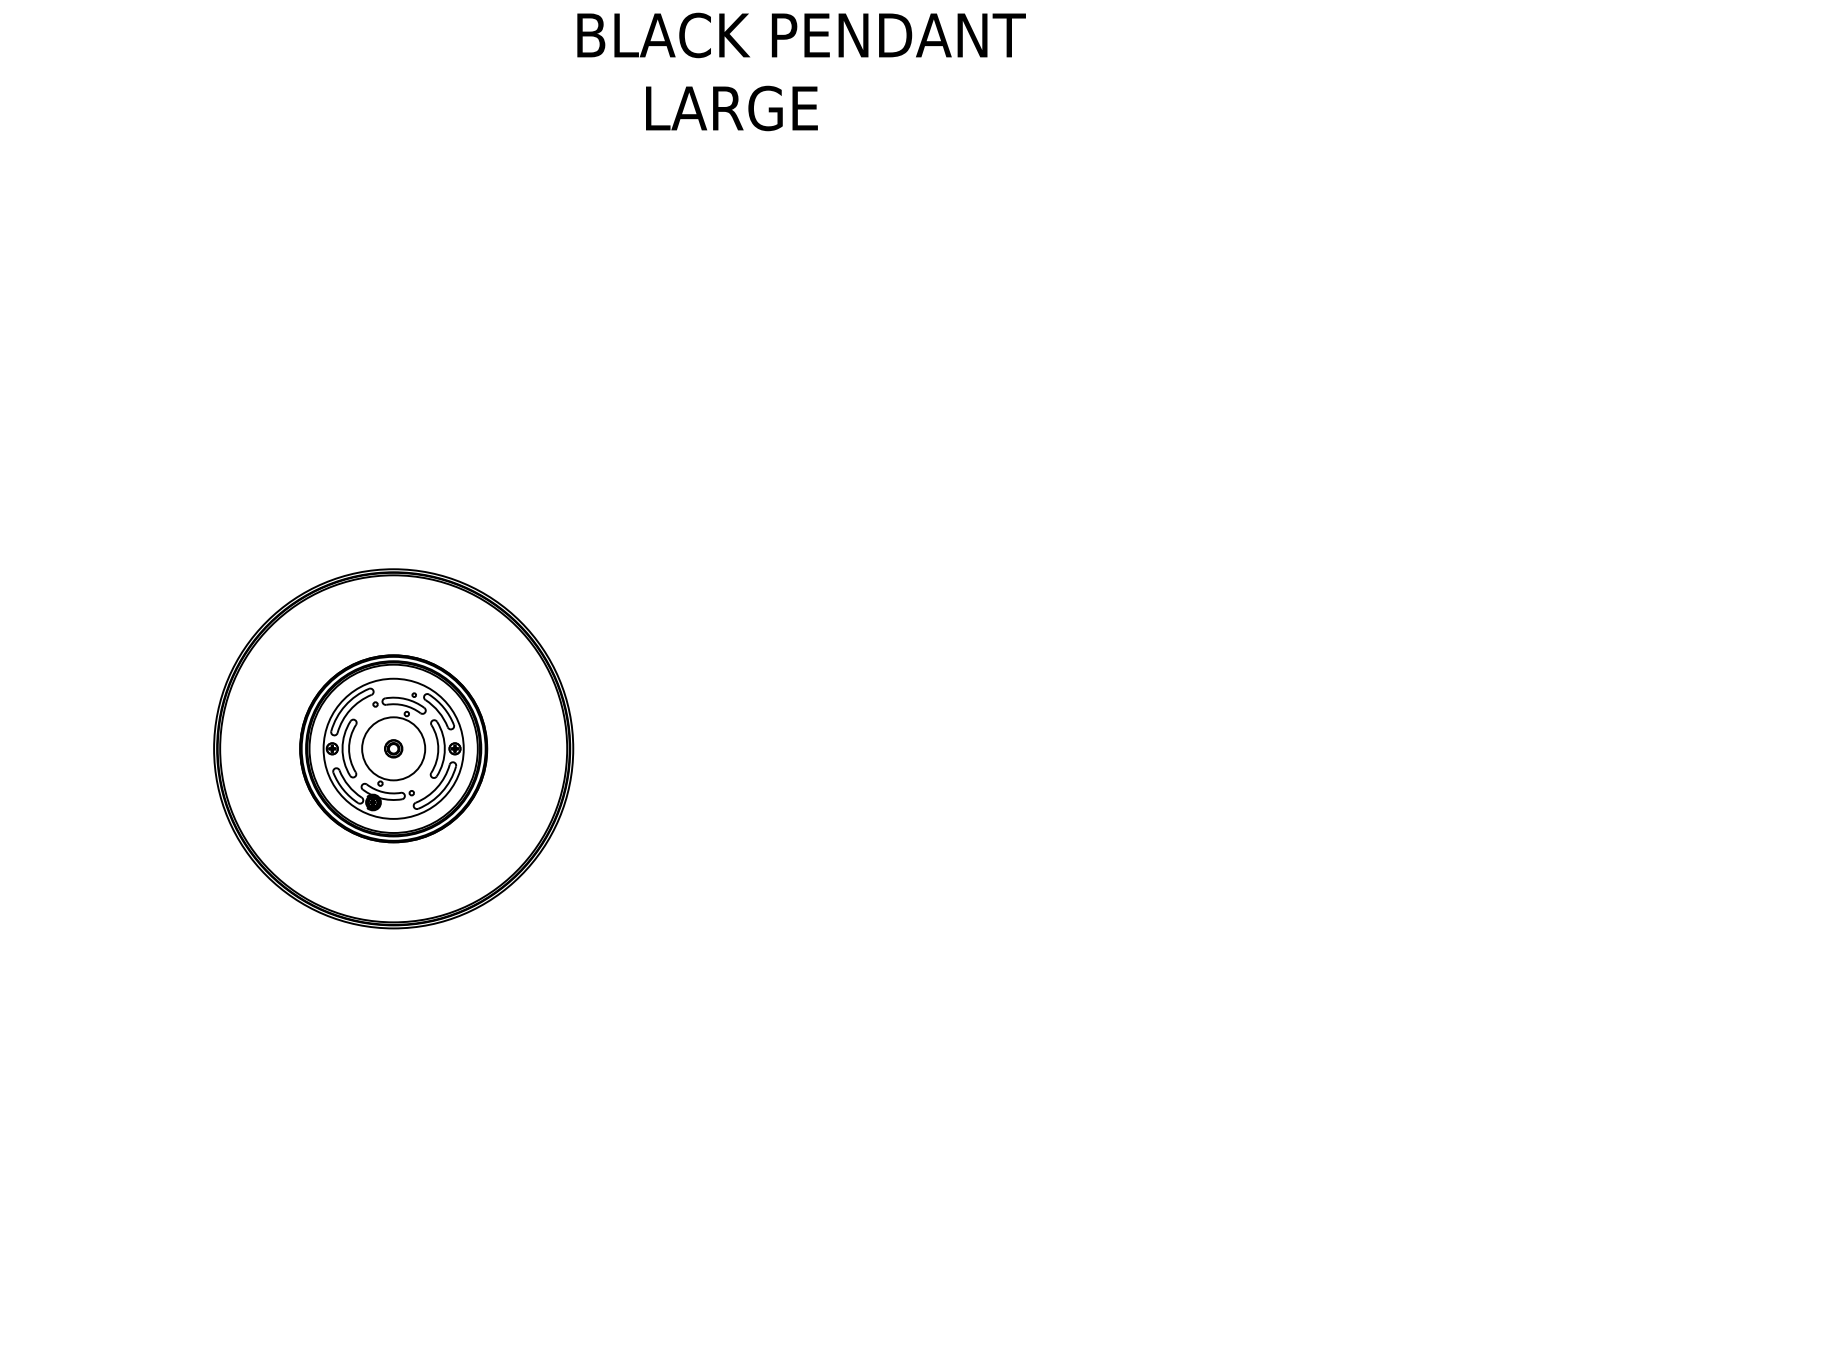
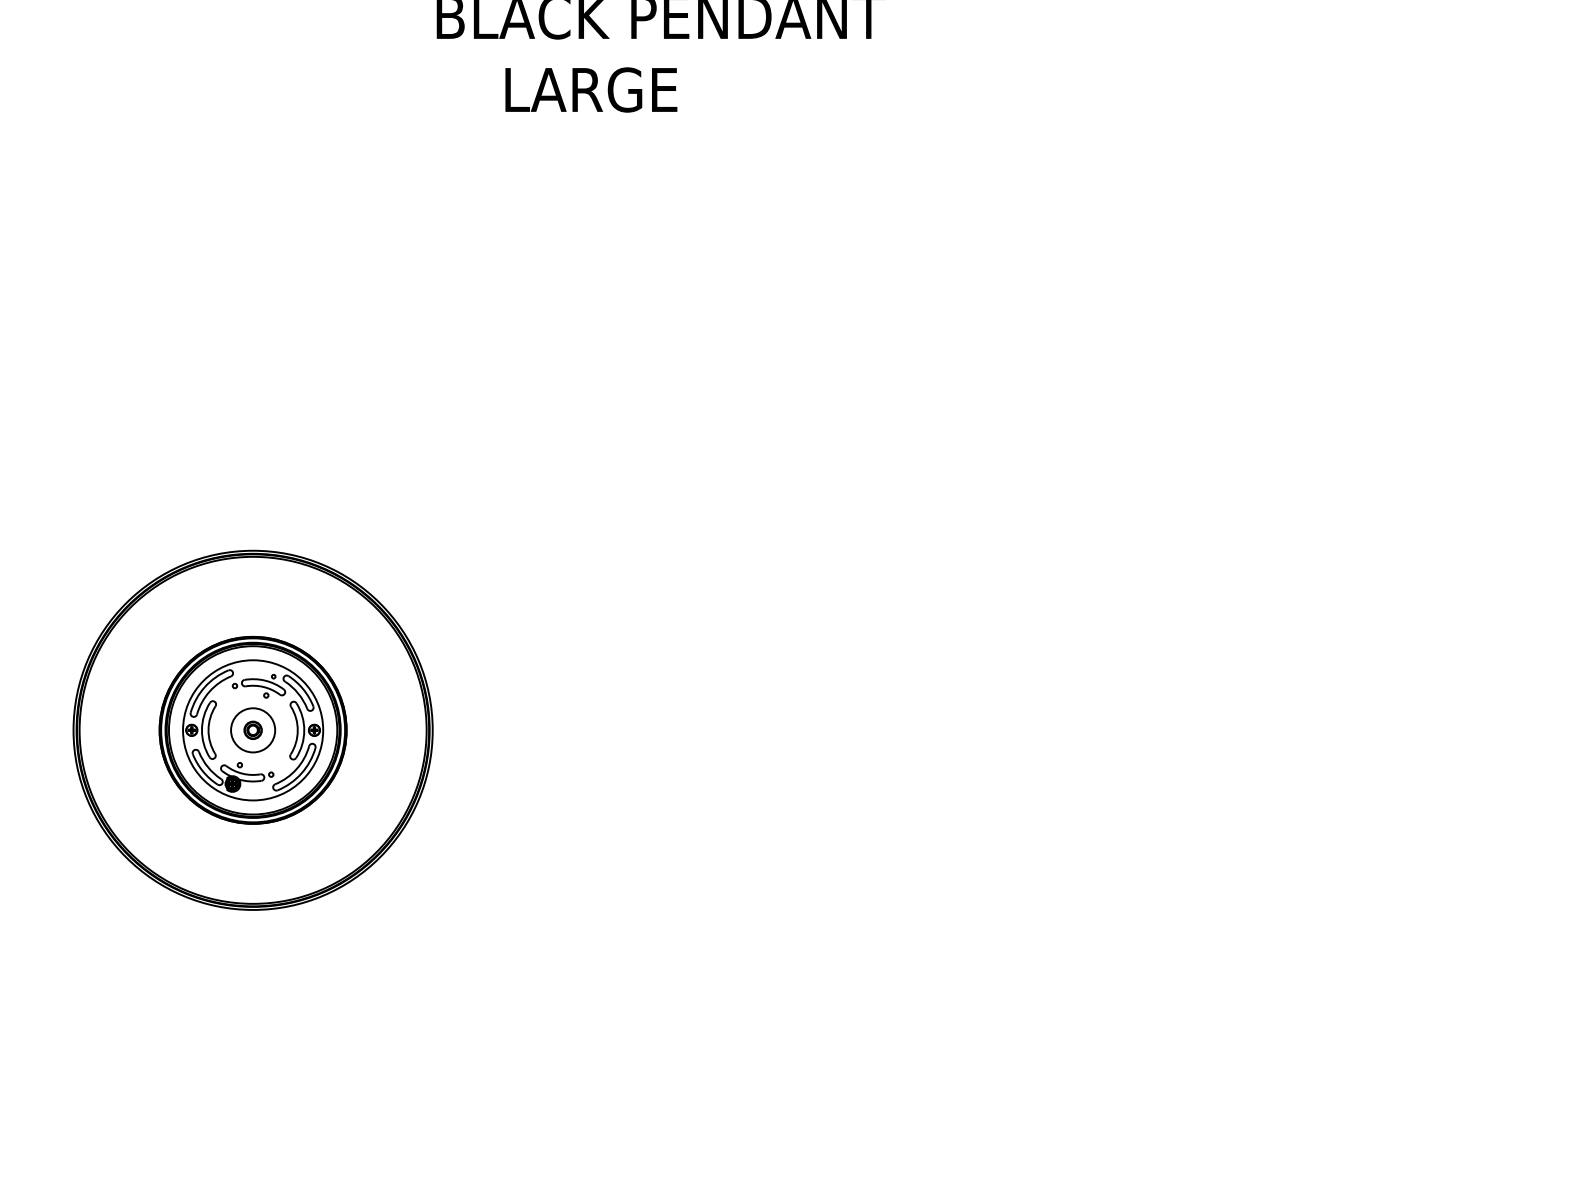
circle: (393, 748) -> (252, 730), size x0.7

